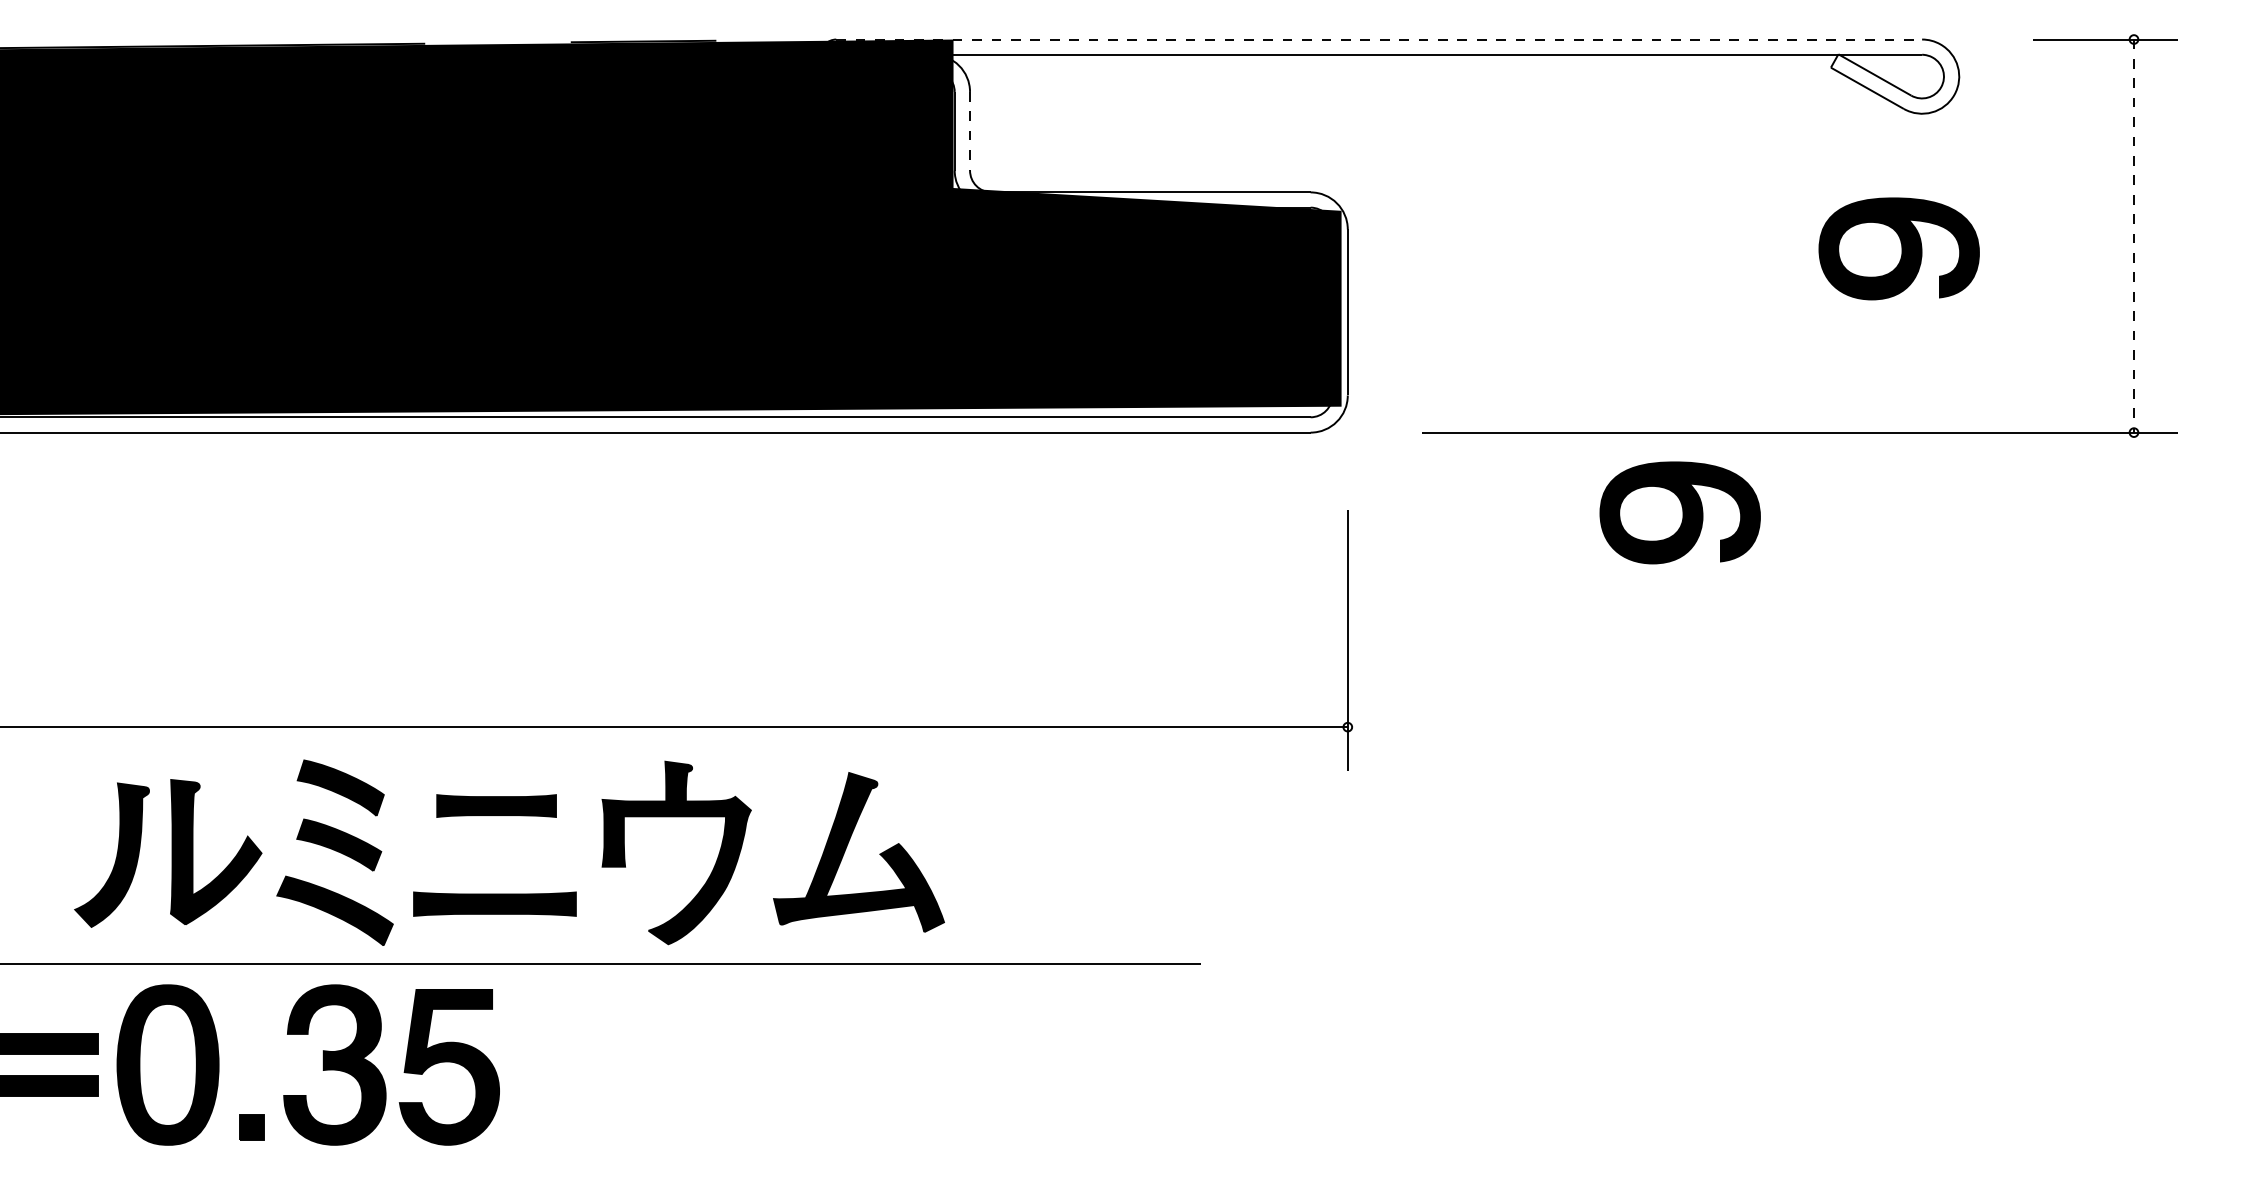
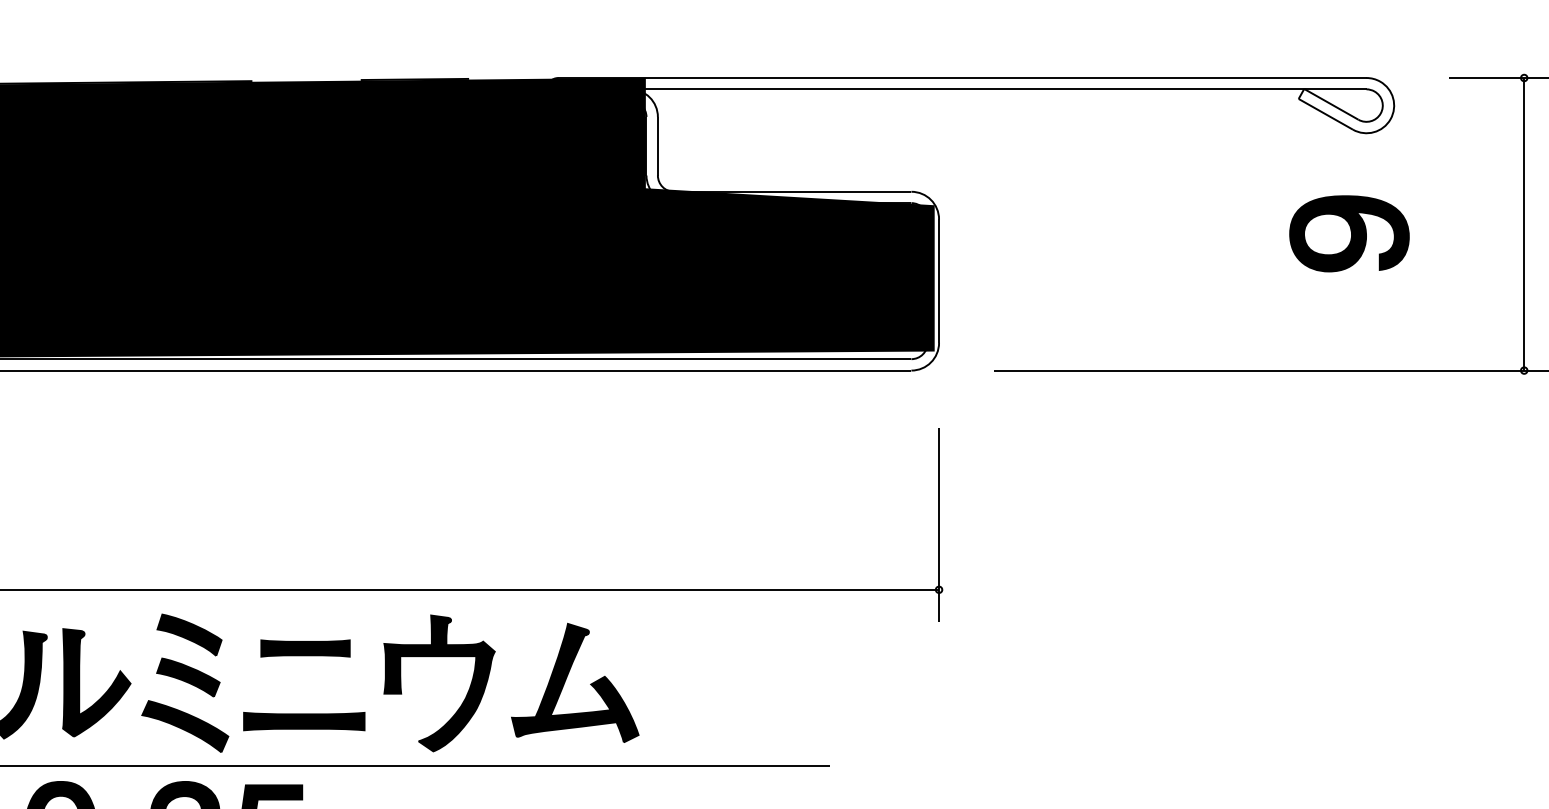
line: (1379, 39) -> (962, 77), dashed -> solid
line: (970, 131) -> (658, 146), dashed -> solid
line: (2133, 236) -> (1523, 224), dashed -> solid
part: (1679, 512) -> (1185, 430), removed

